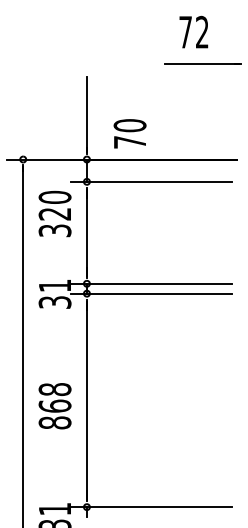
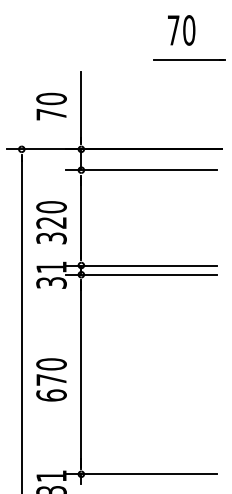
text: (201, 32) -> (188, 30), 72 -> 70
text: (129, 133) -> (51, 106), moved
text: (54, 213) -> (51, 222), moved
text: (54, 406) -> (51, 380), 868 -> 670

